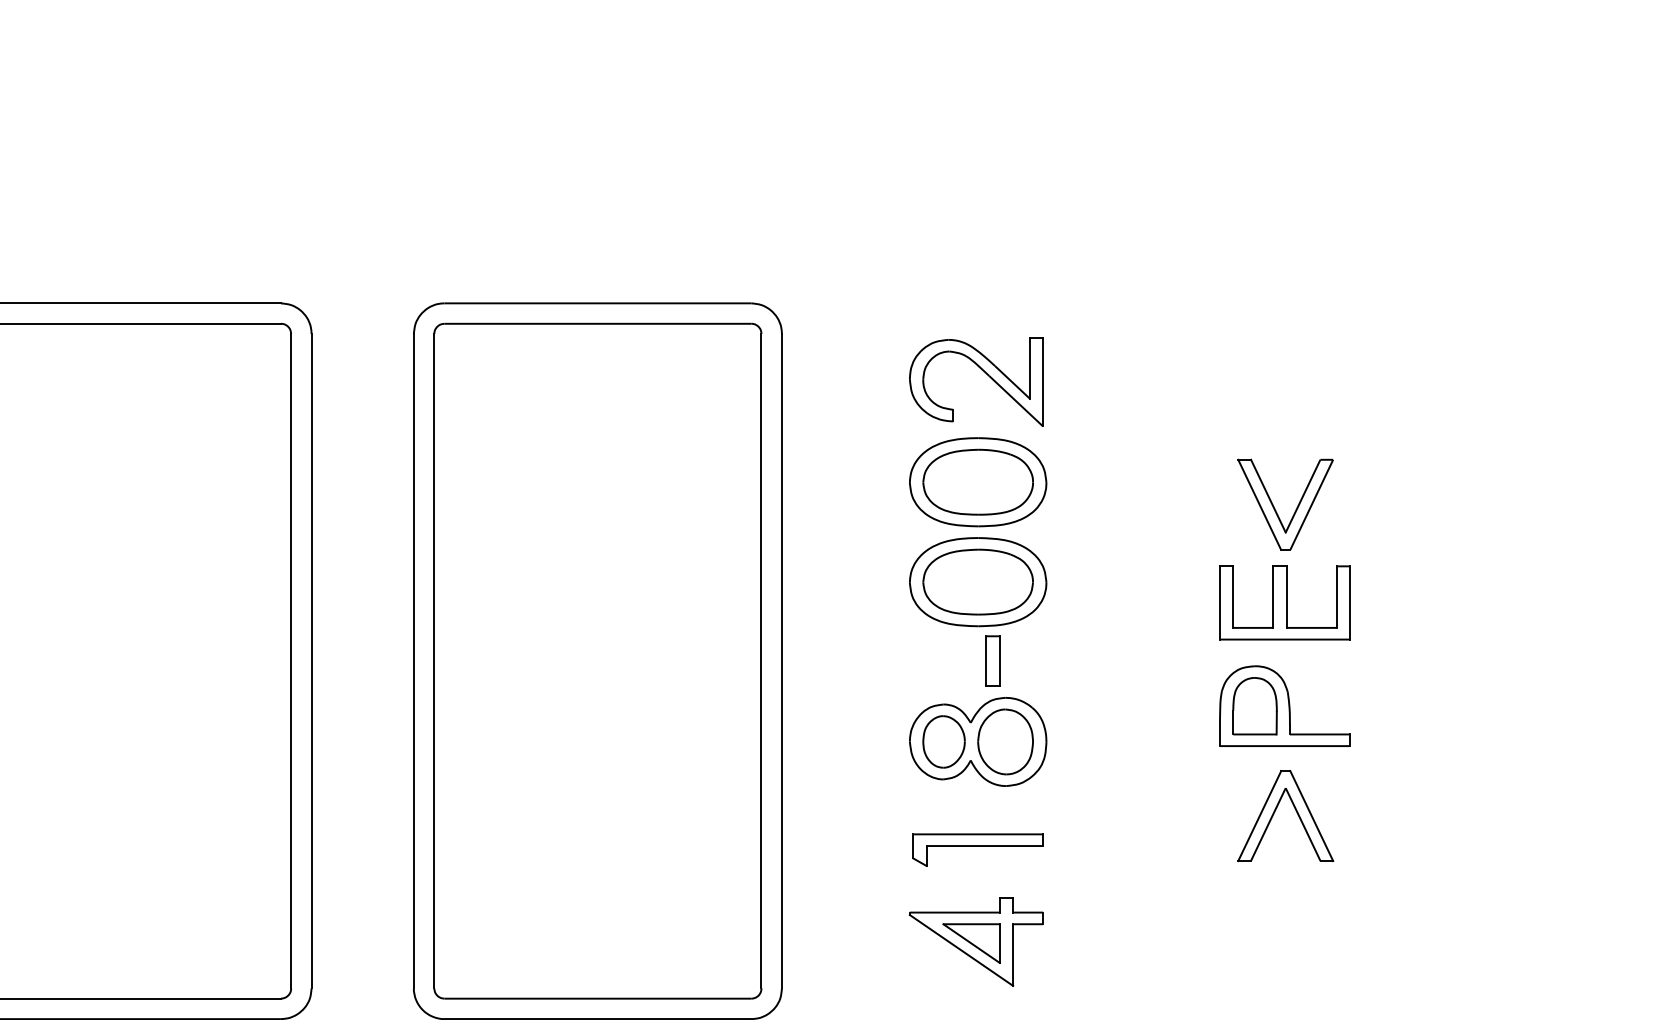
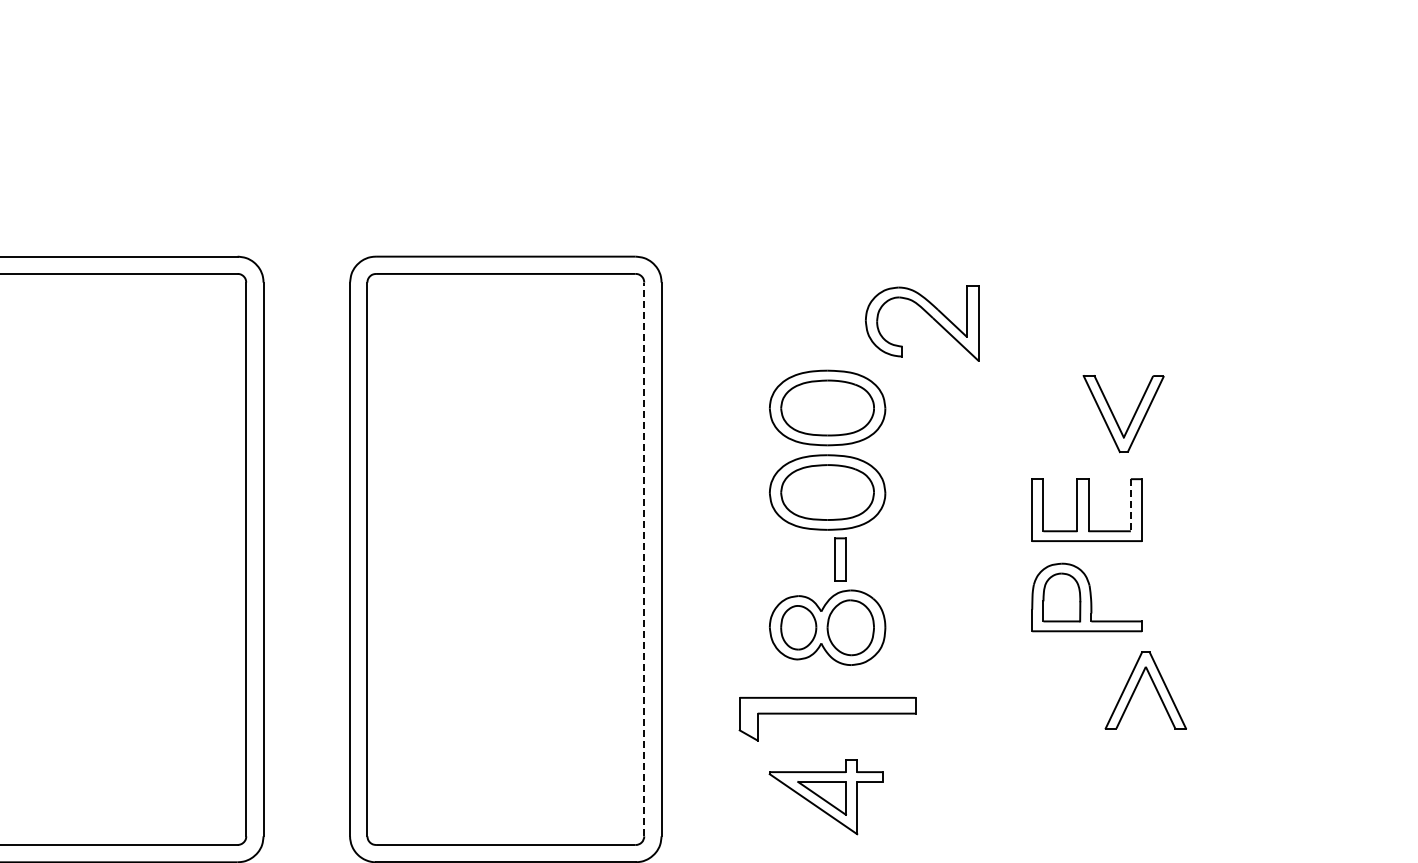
part: (985, 374) -> (929, 316), moved
part: (1275, 508) -> (1115, 417), moved
line: (1336, 597) -> (1130, 505), solid -> dashed
line: (761, 661) -> (644, 559), solid -> dashed
part: (1275, 811) -> (1137, 686), moved
part: (978, 850) -> (827, 719), size x1.6

